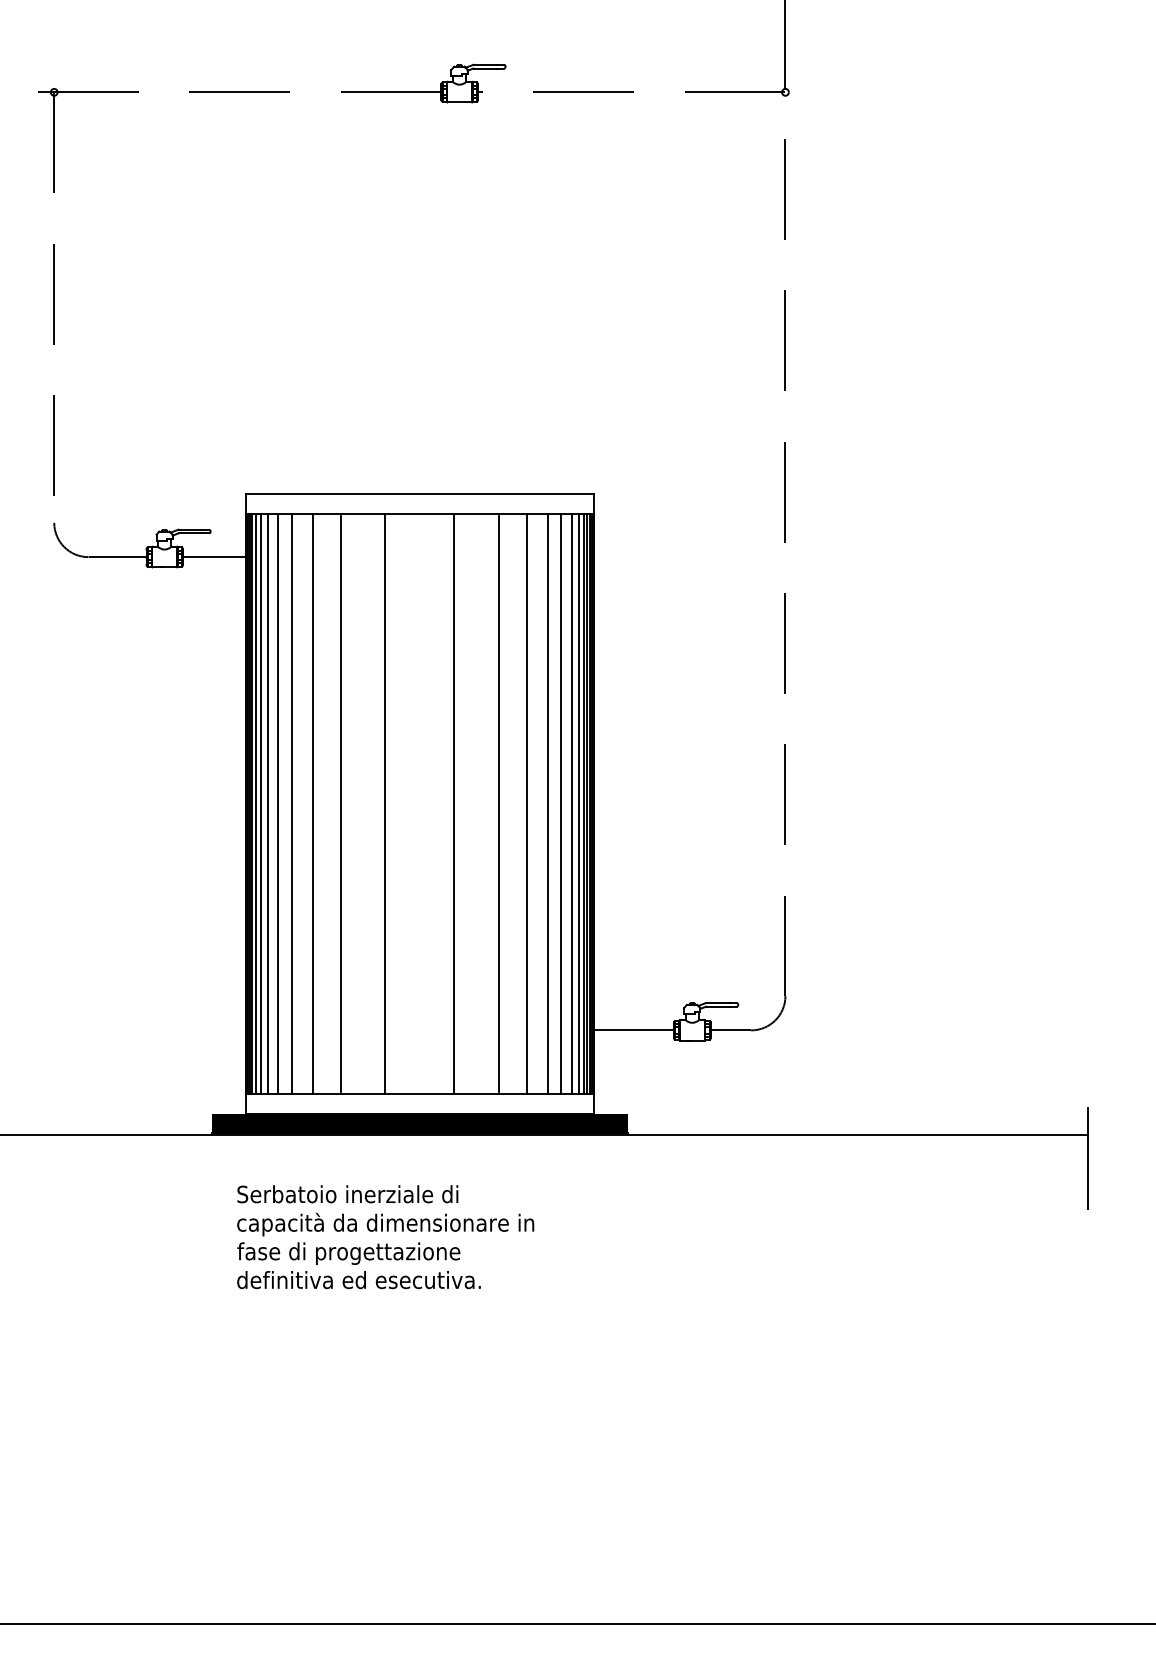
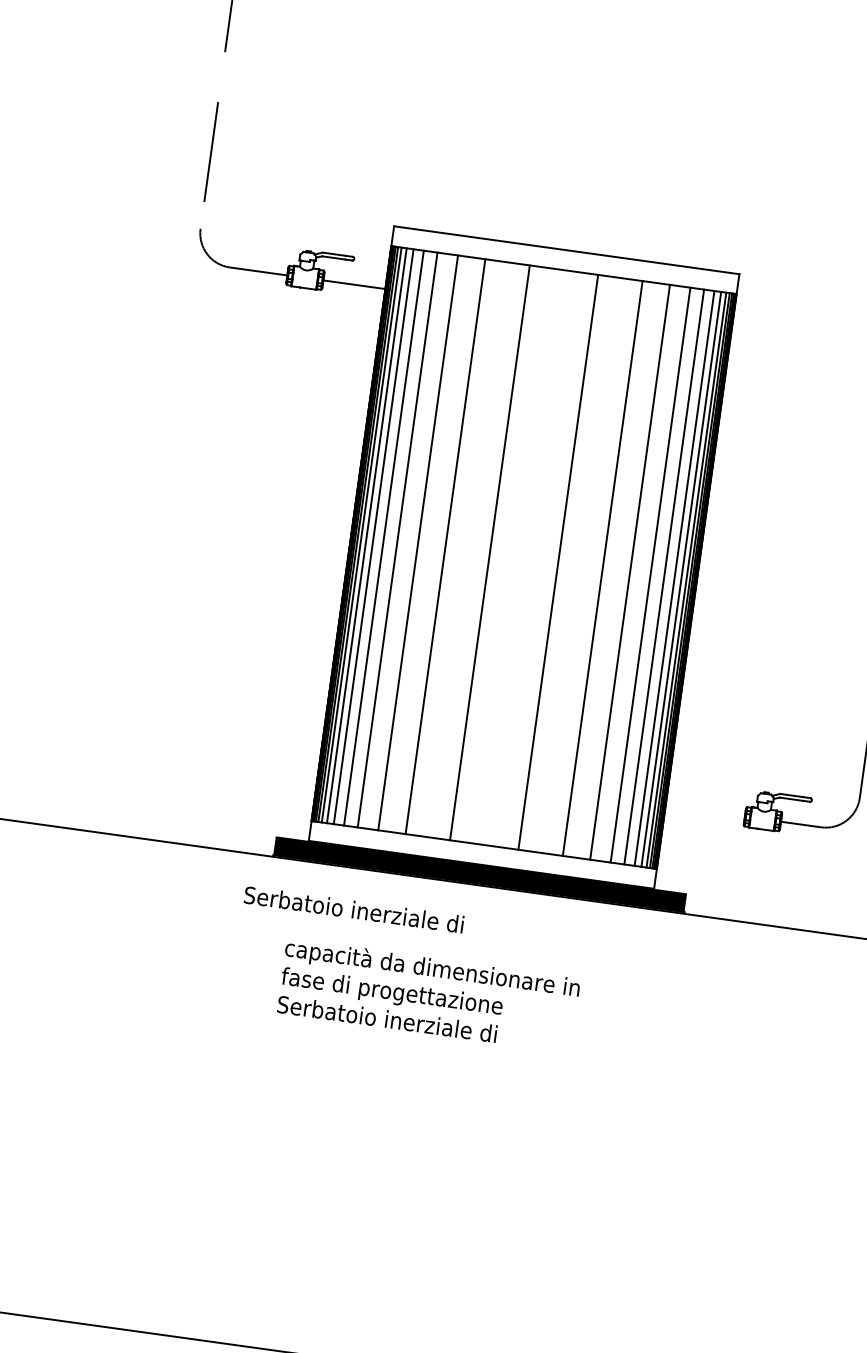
line: (634, 1030) -> (705, 811), removed
text: (347, 1194) -> (353, 909), moved
text: (358, 1280) -> (397, 1021), definitiva ed esecutiva. -> Serbatoio inerziale di

